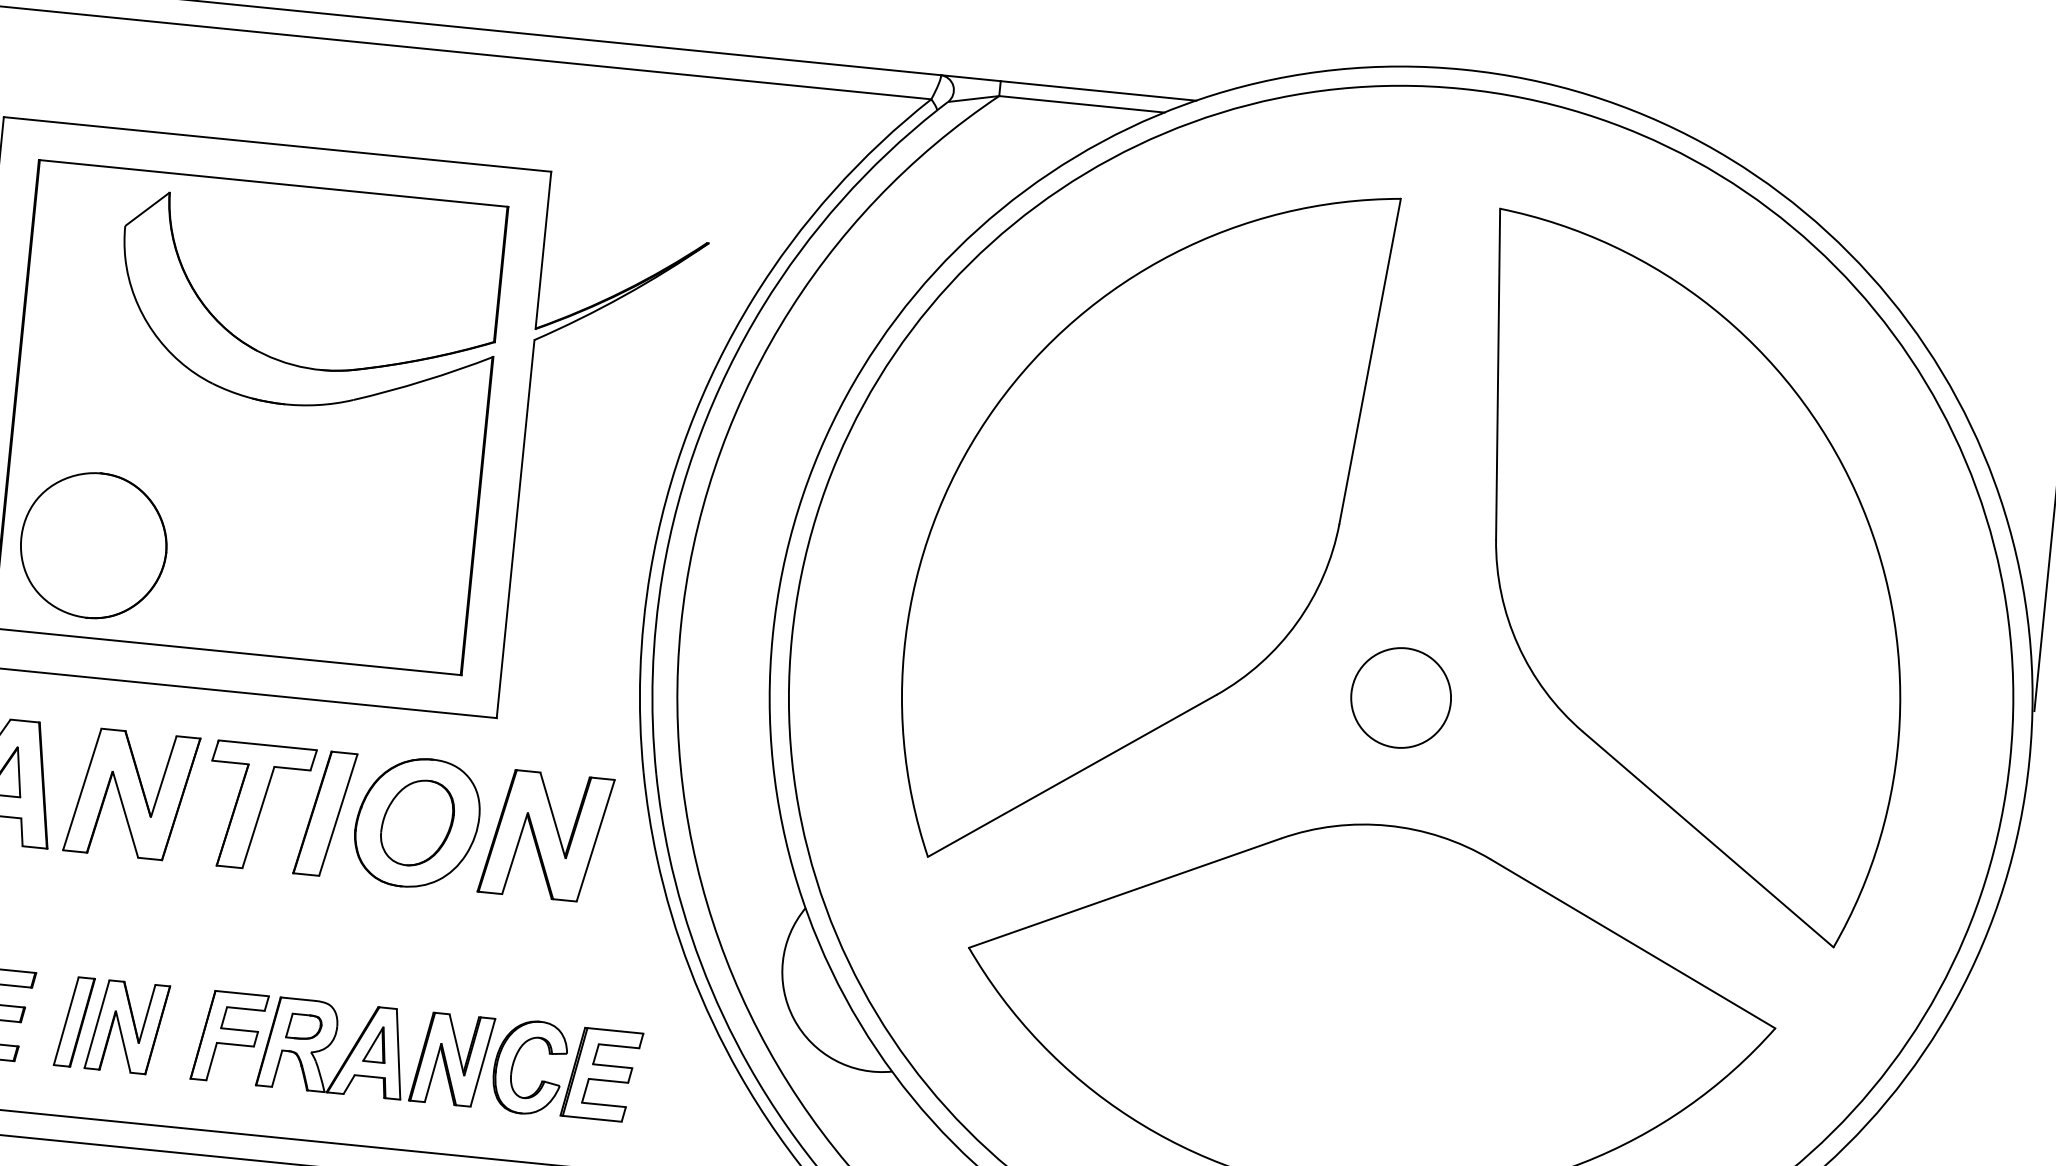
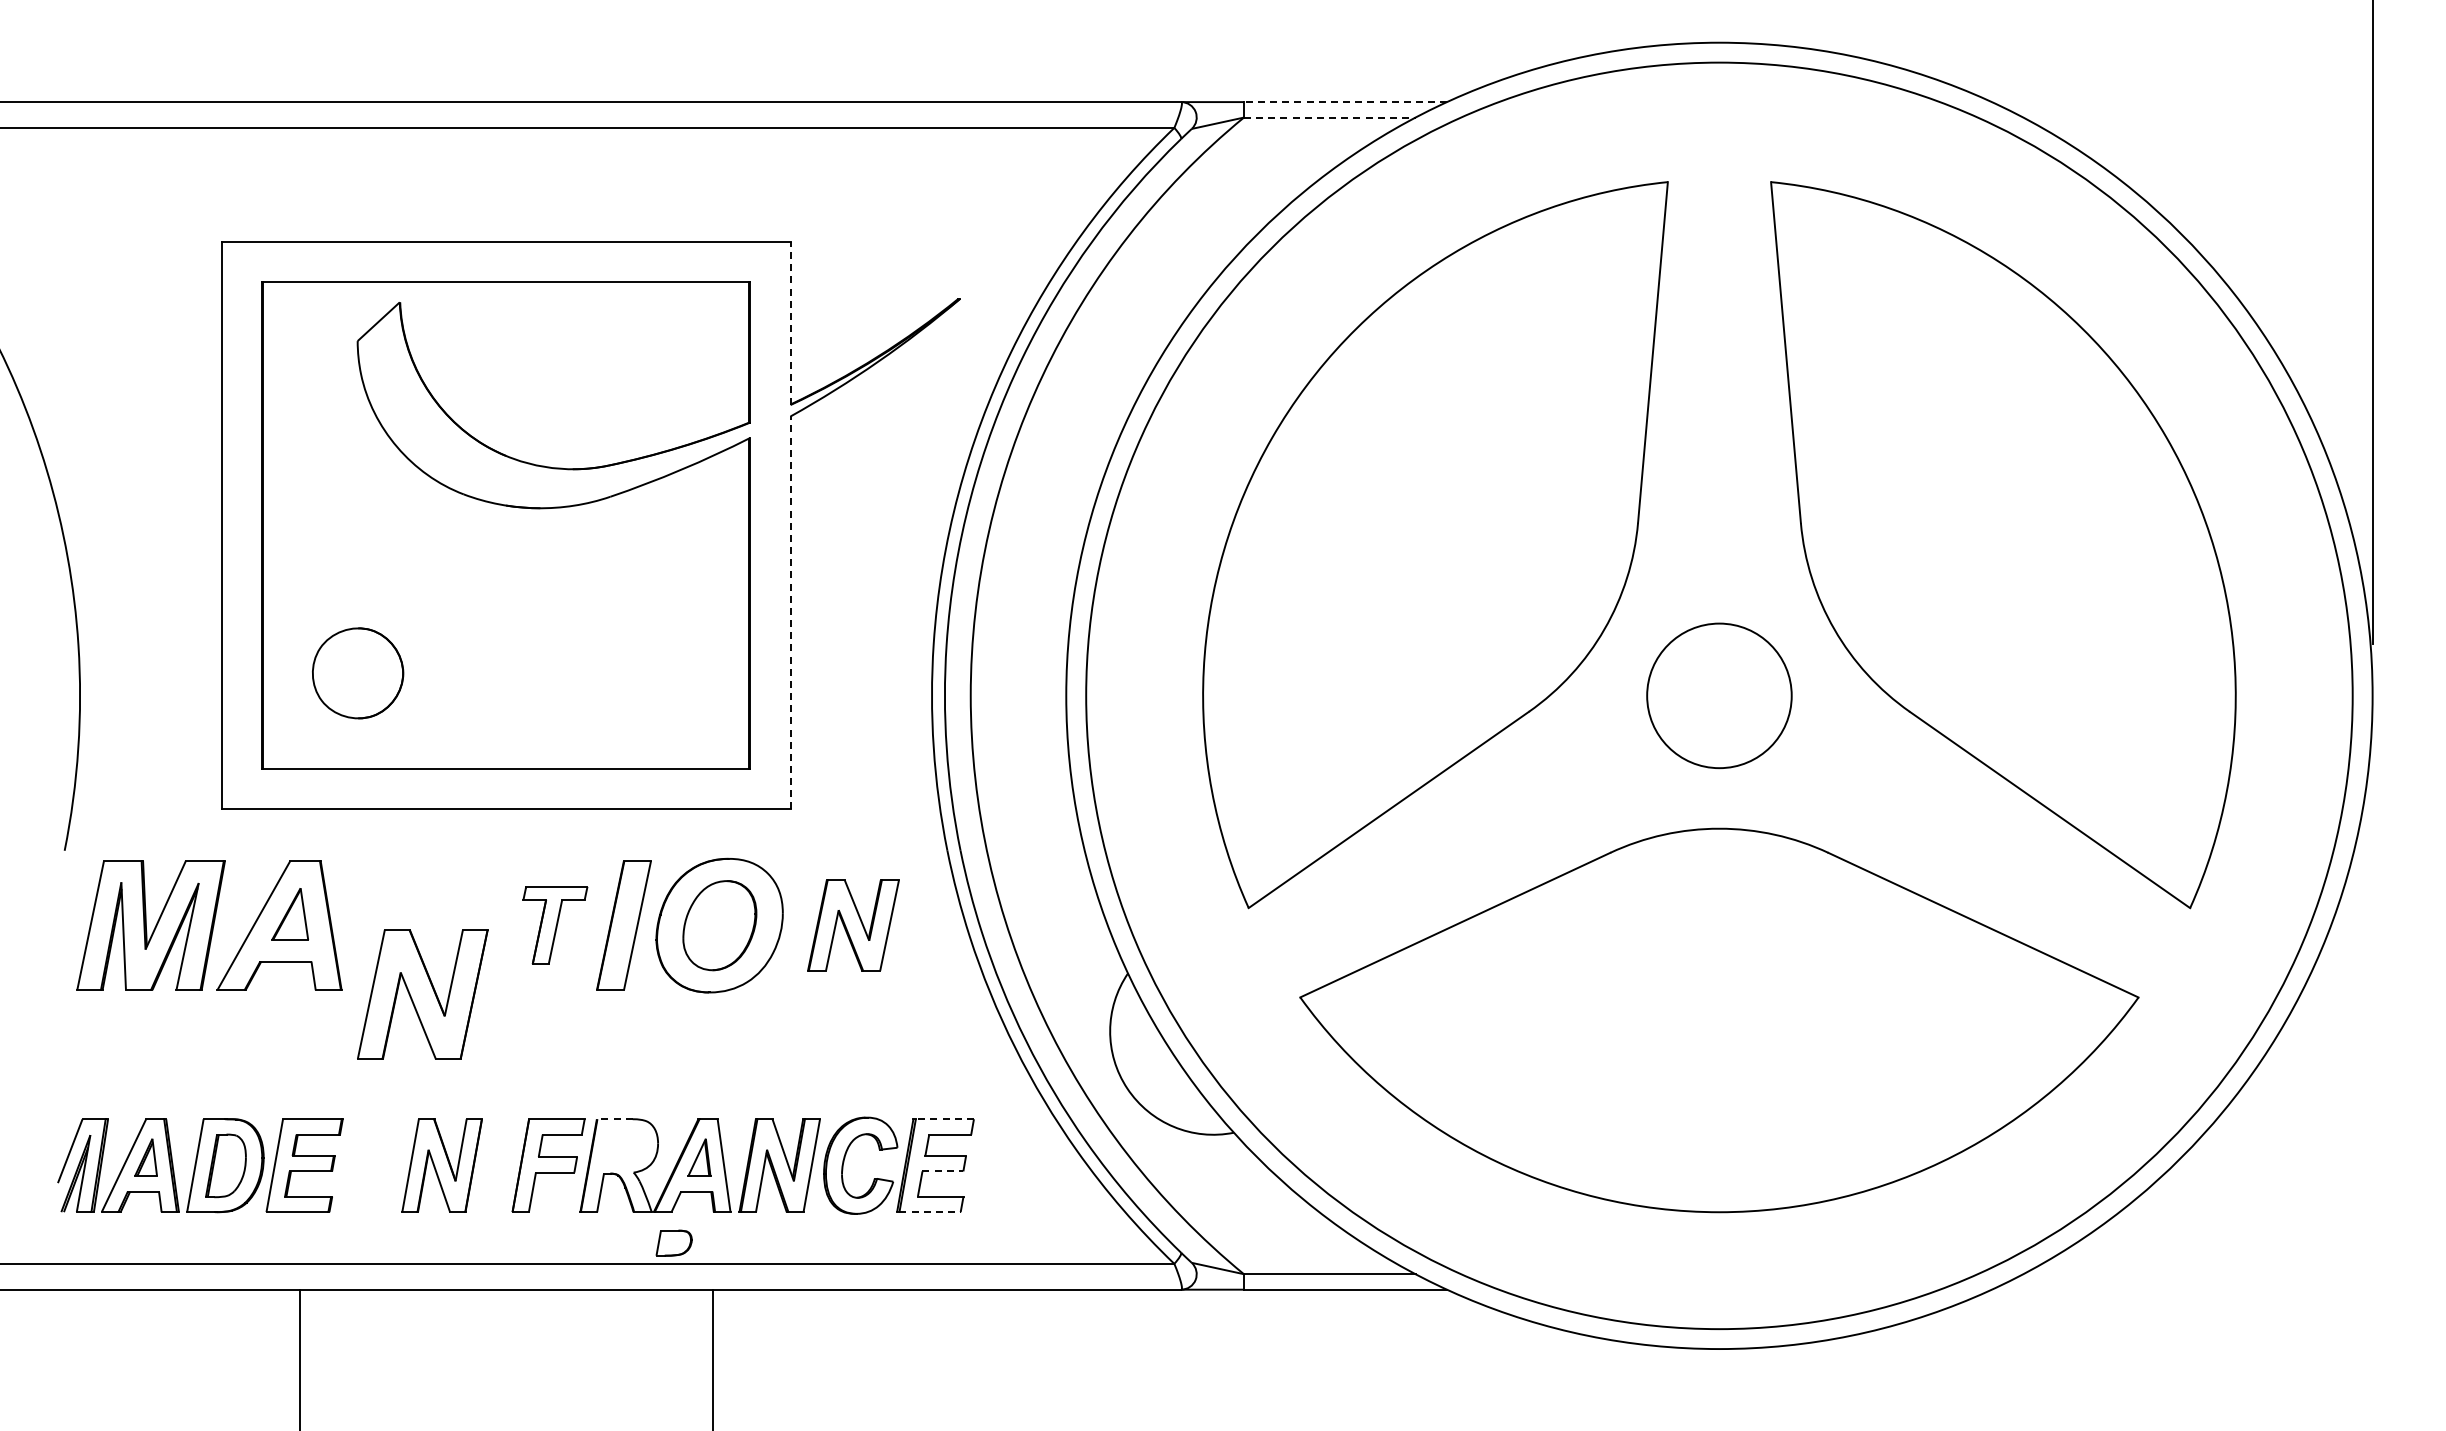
line: (1098, 91) -> (1345, 102), solid -> dashed
line: (1081, 104) -> (1329, 117), solid -> dashed
line: (543, 250) -> (790, 323), solid -> dashed
line: (515, 528) -> (790, 612), solid -> dashed
part: (93, 545) -> (357, 673), size x0.6
circle: (1401, 697) -> (1719, 695), size x1.4
part: (131, 794) -> (422, 994), moved
part: (259, 807) -> (555, 925), size x0.6
part: (546, 835) -> (853, 925), size x0.7
line: (298, 999) -> (615, 1119), solid -> dashed
part: (73, 1021) -> (386, 1165), removed
part: (303, 1026) -> (673, 1242), moved
line: (615, 1031) -> (944, 1119), solid -> dashed
line: (609, 1081) -> (943, 1171), solid -> dashed
line: (592, 1119) -> (930, 1212), solid -> dashed

